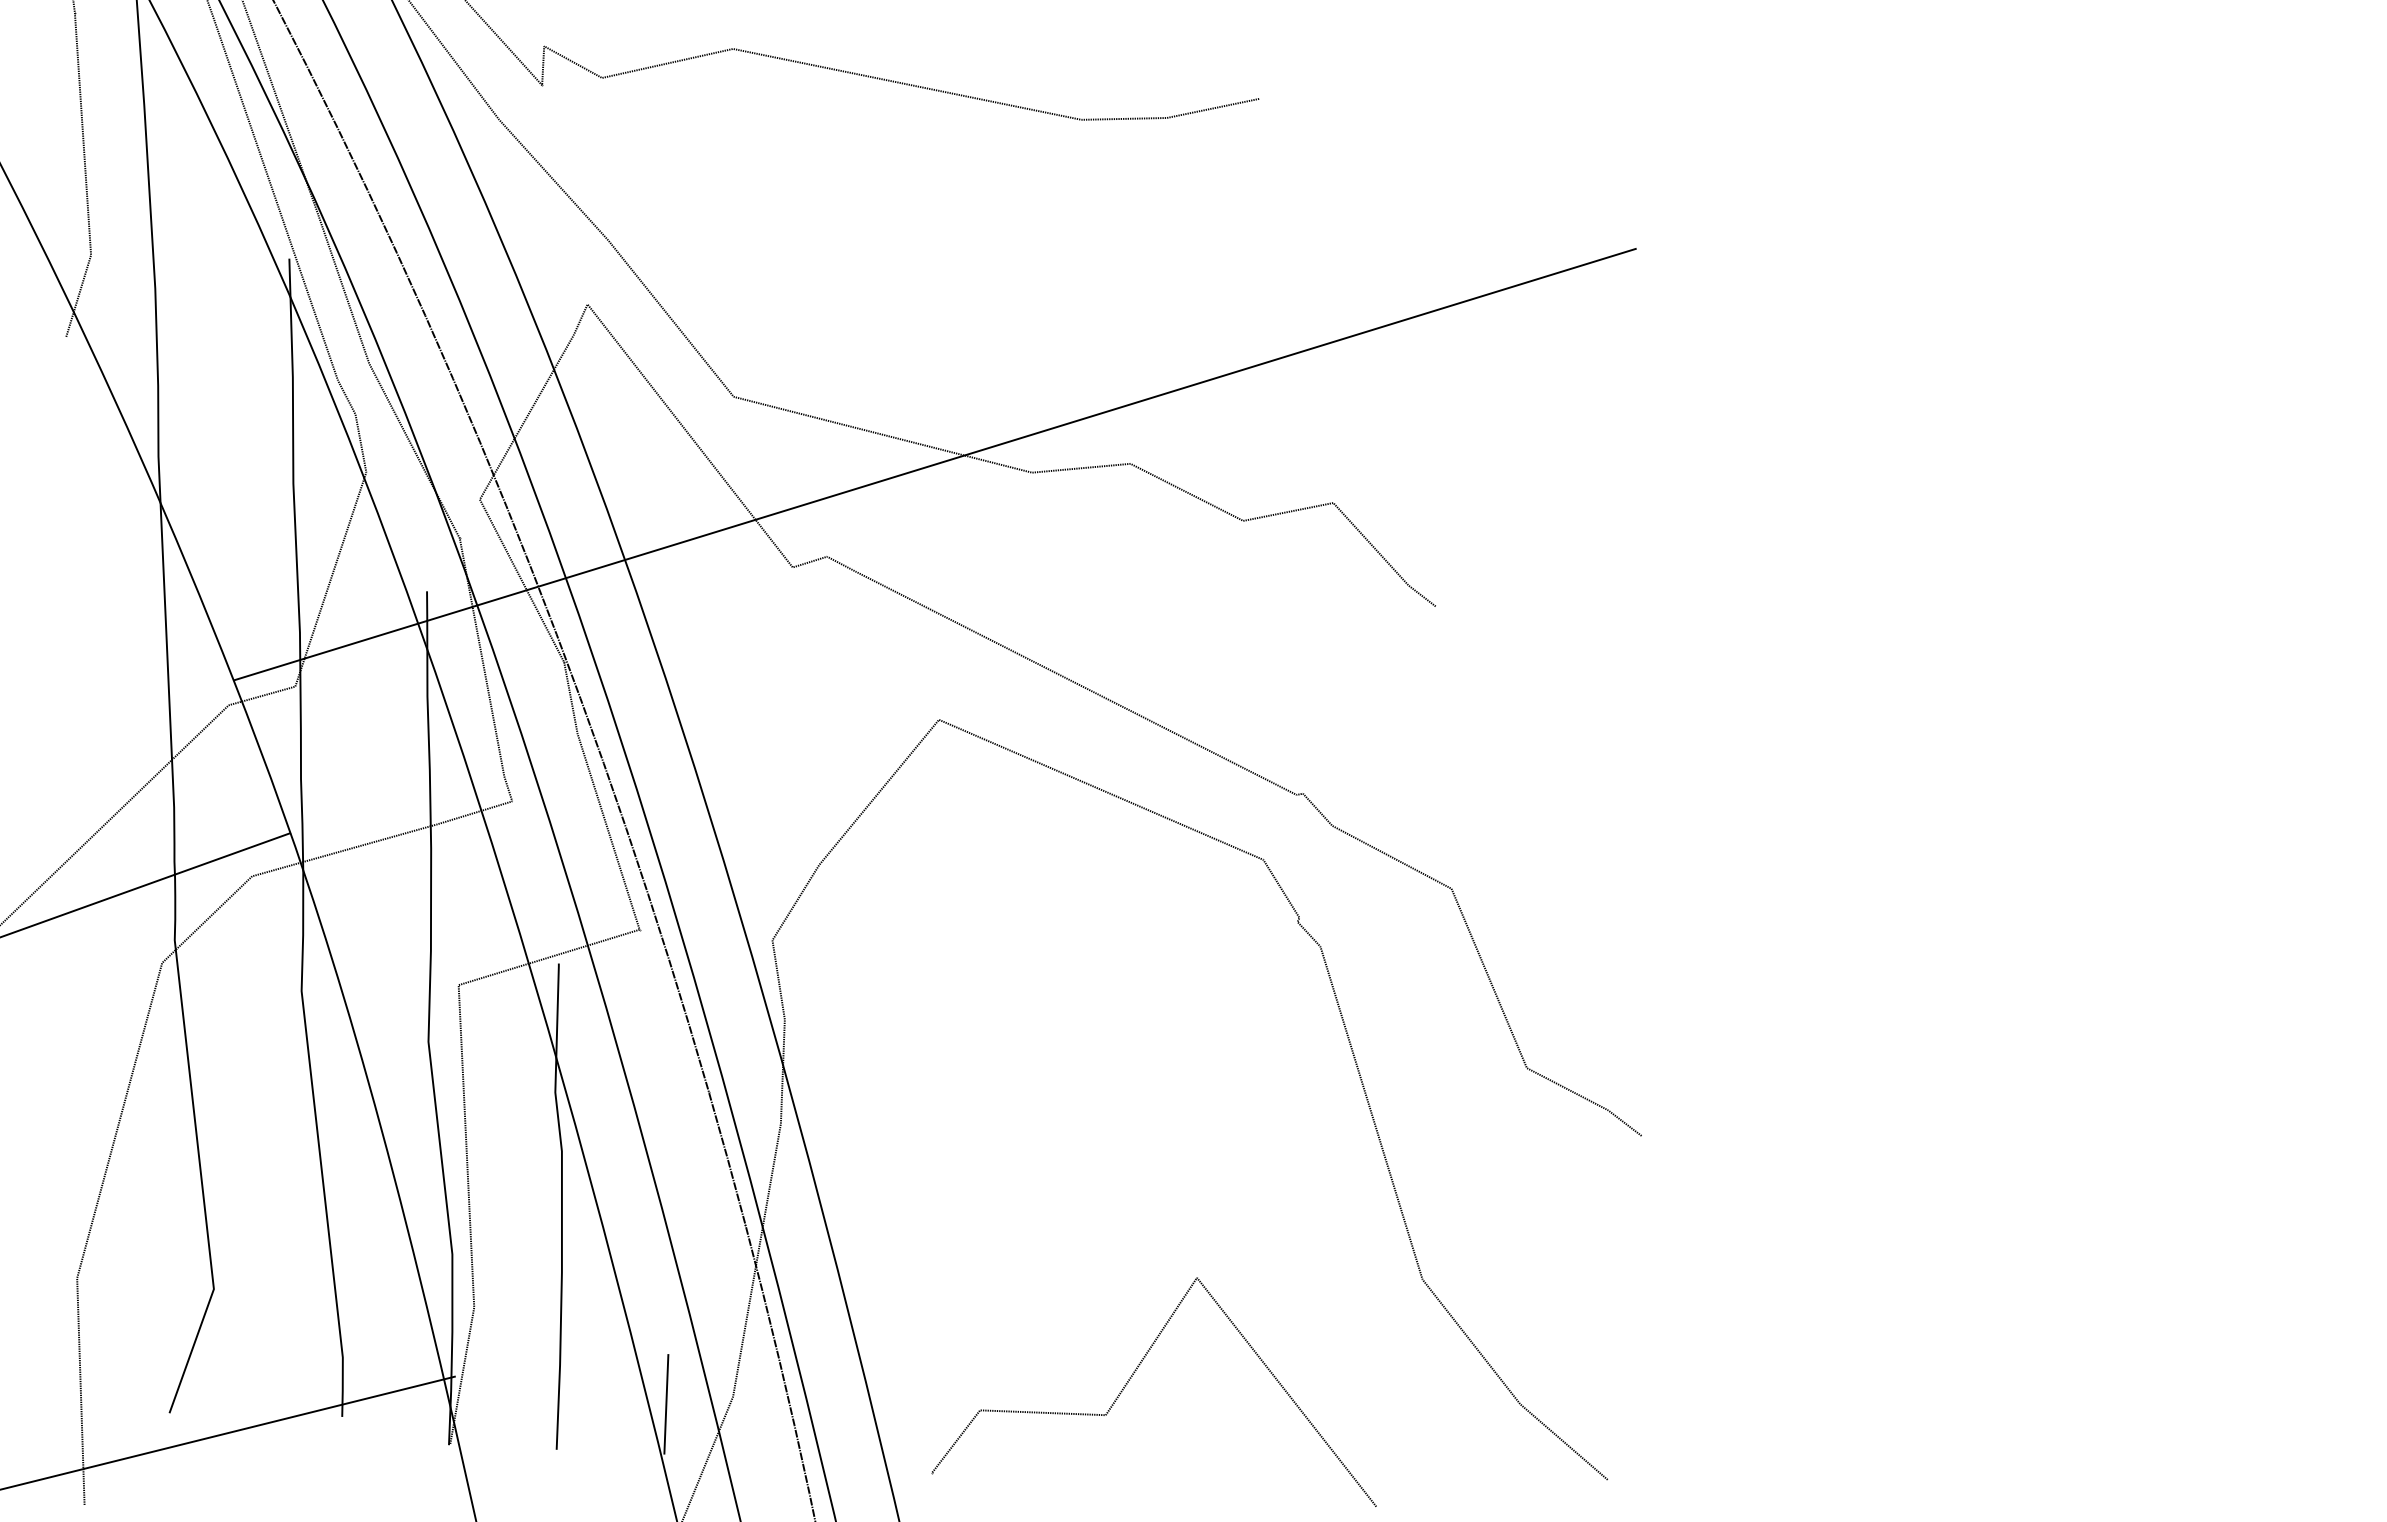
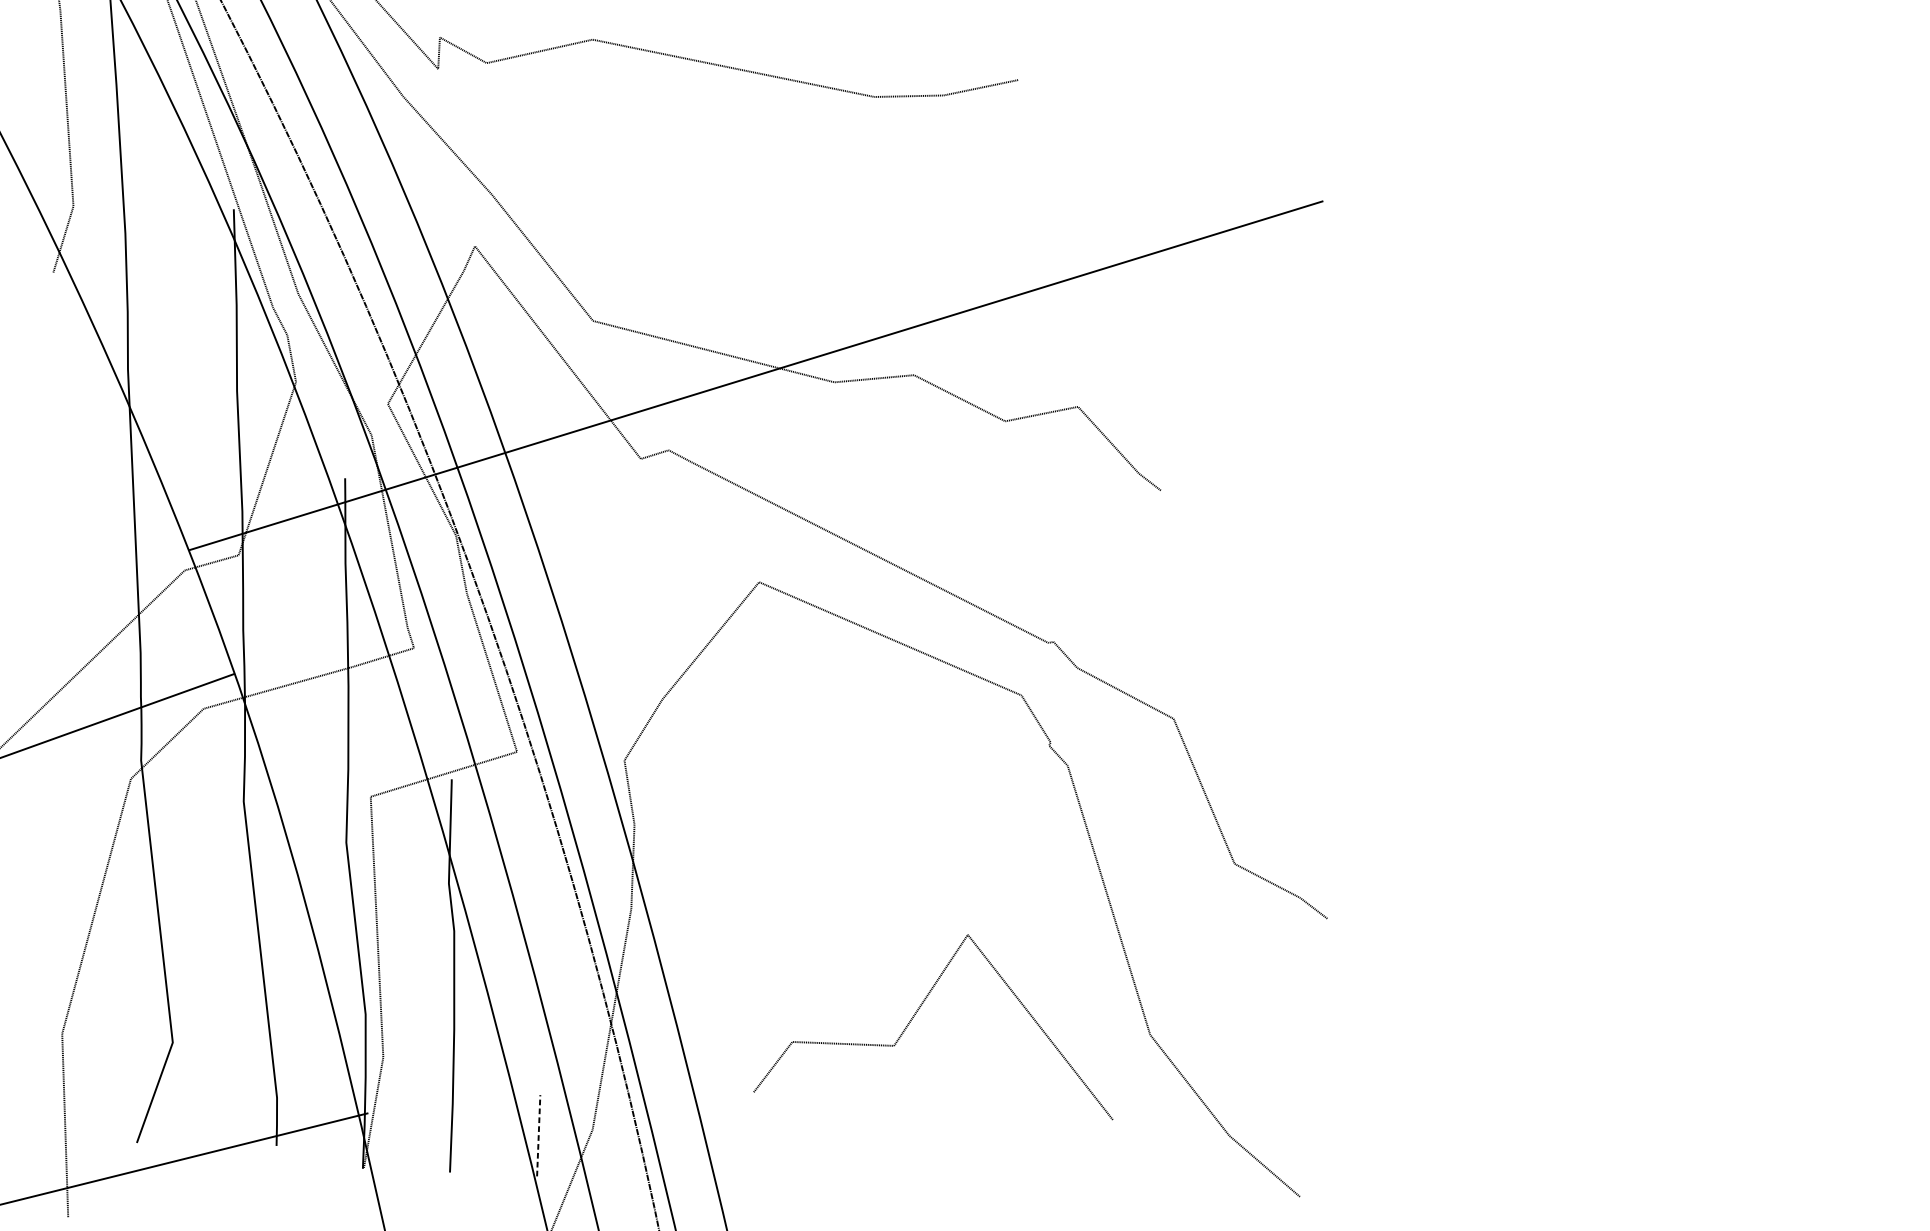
line: (1131, 1378) -> (914, 1016), moved
line: (666, 1403) -> (538, 1135), solid -> dashed

